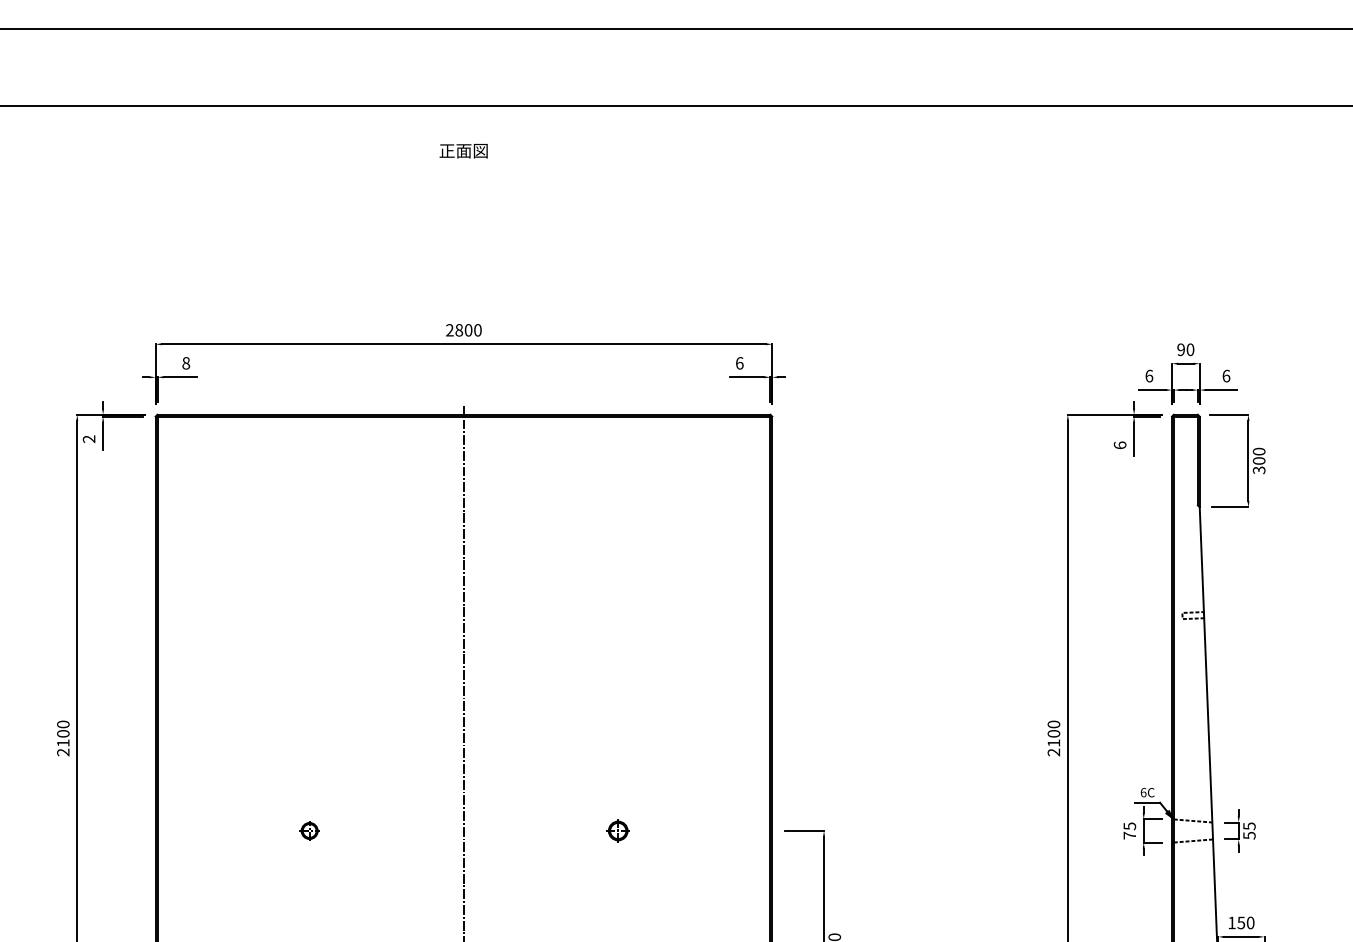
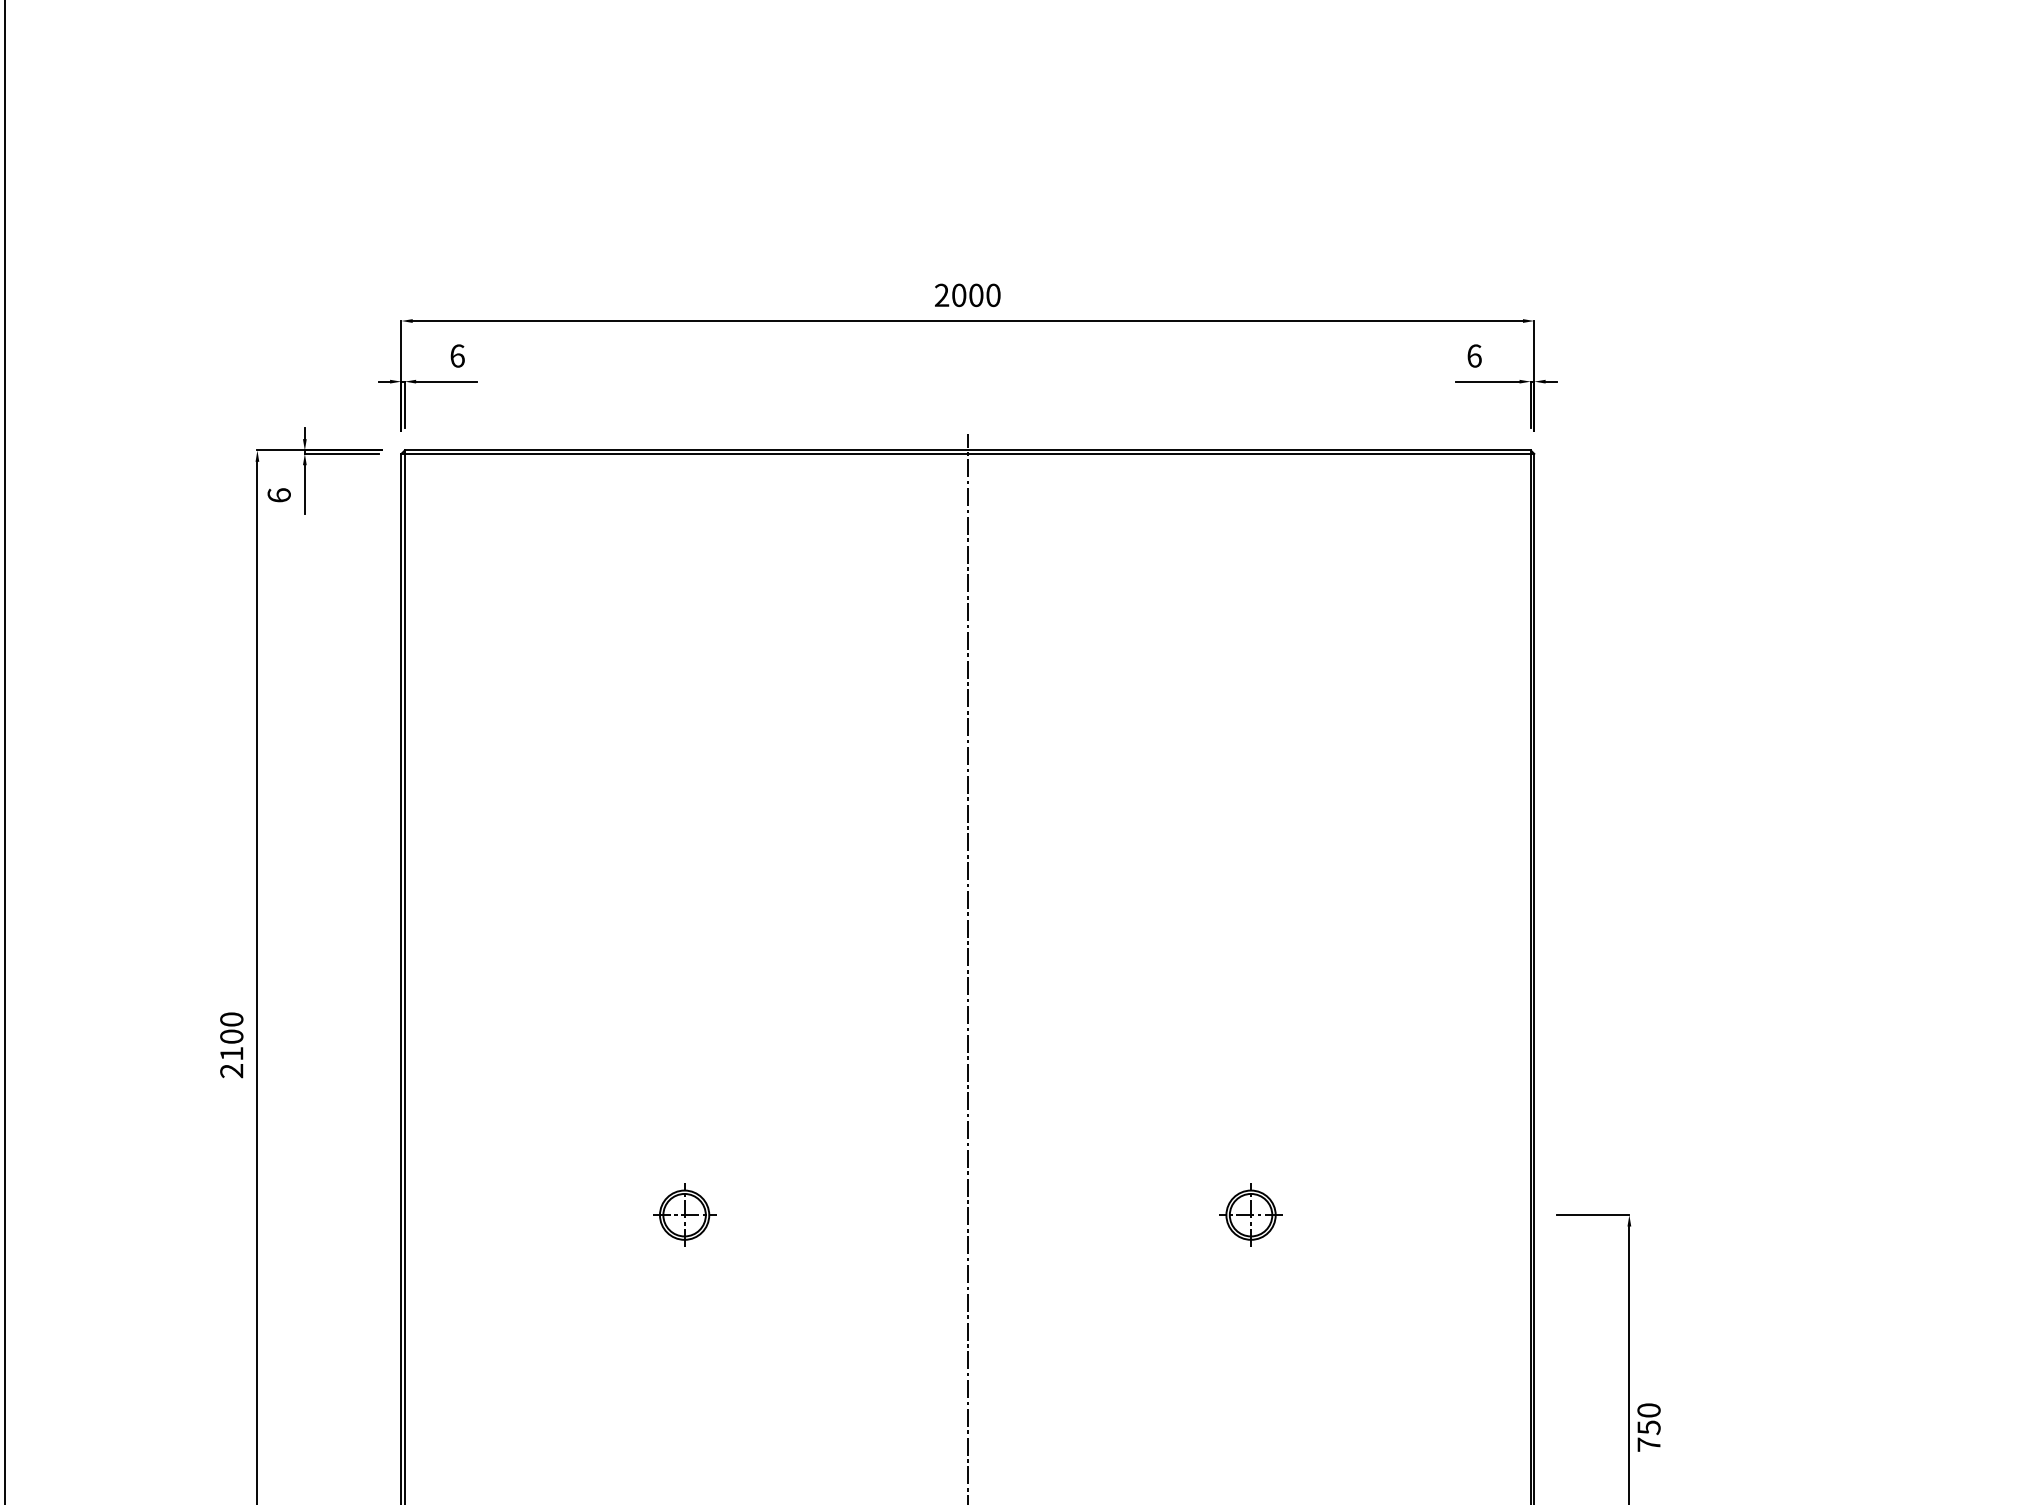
text: (459, 330) -> (959, 295), 2800 -> 2000
text: (186, 363) -> (458, 356), 8 -> 6
text: (88, 438) -> (278, 494), 2 -> 6
part: (309, 830) -> (684, 1214), size x1.67
part: (618, 830) -> (1251, 1214), size x1.43

